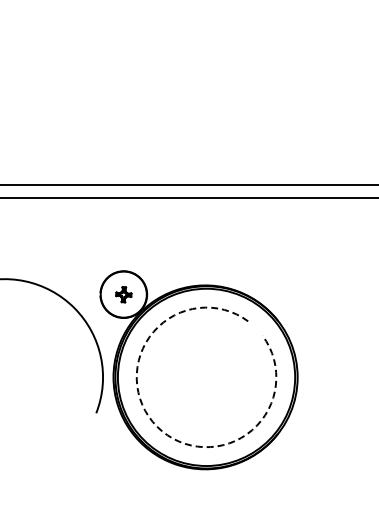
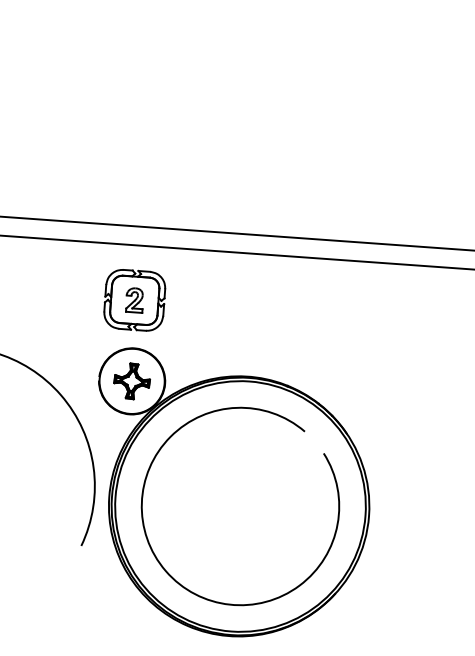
part: (121, 237) -> (134, 300), added
part: (123, 294) -> (131, 381), size x1.67
arc: (157, 426) -> (166, 570), dashed -> solid

